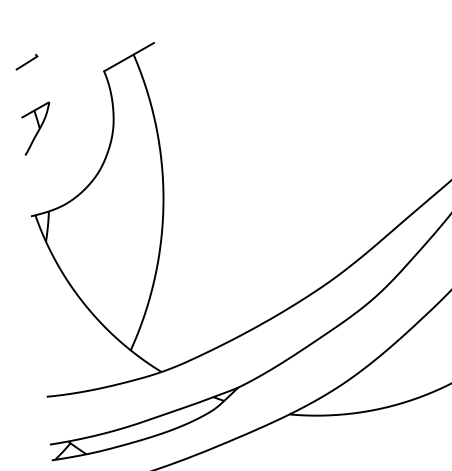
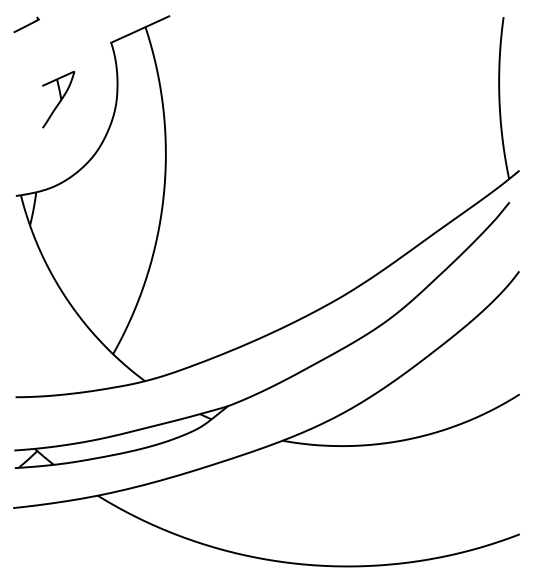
part: (37, 128) -> (58, 99), moved

